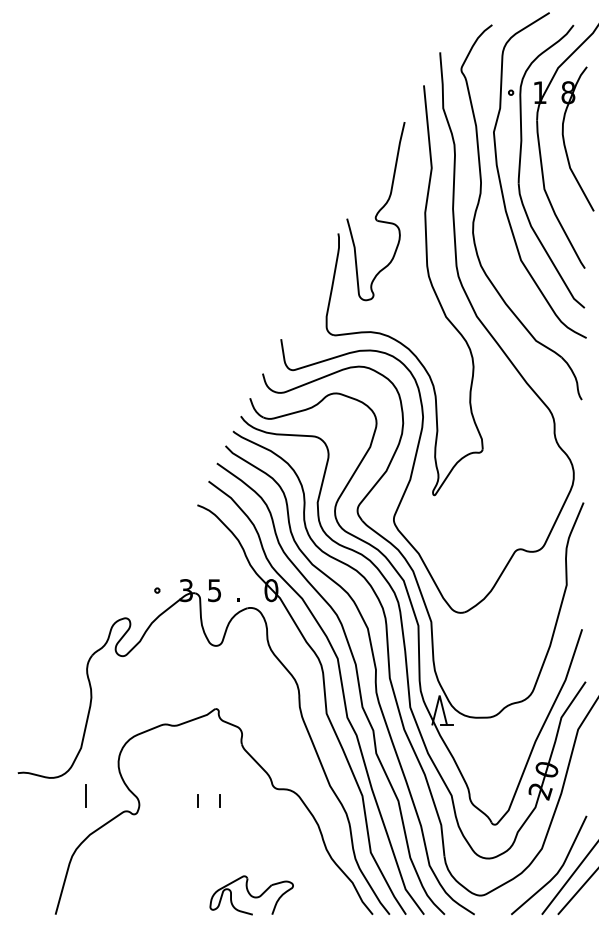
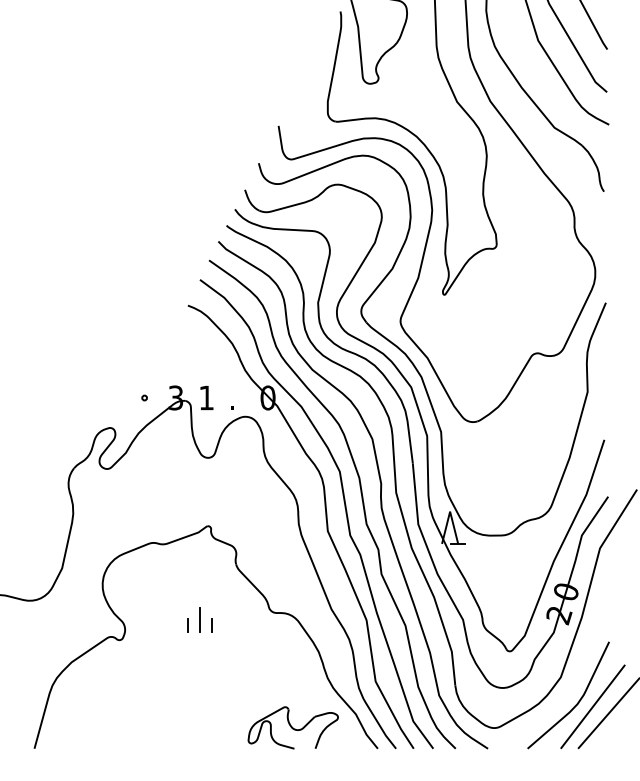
text: (214, 590) -> (206, 397), 5 -> 1
line: (85, 795) -> (199, 619), moved
part: (251, 895) -> (293, 727), moved

